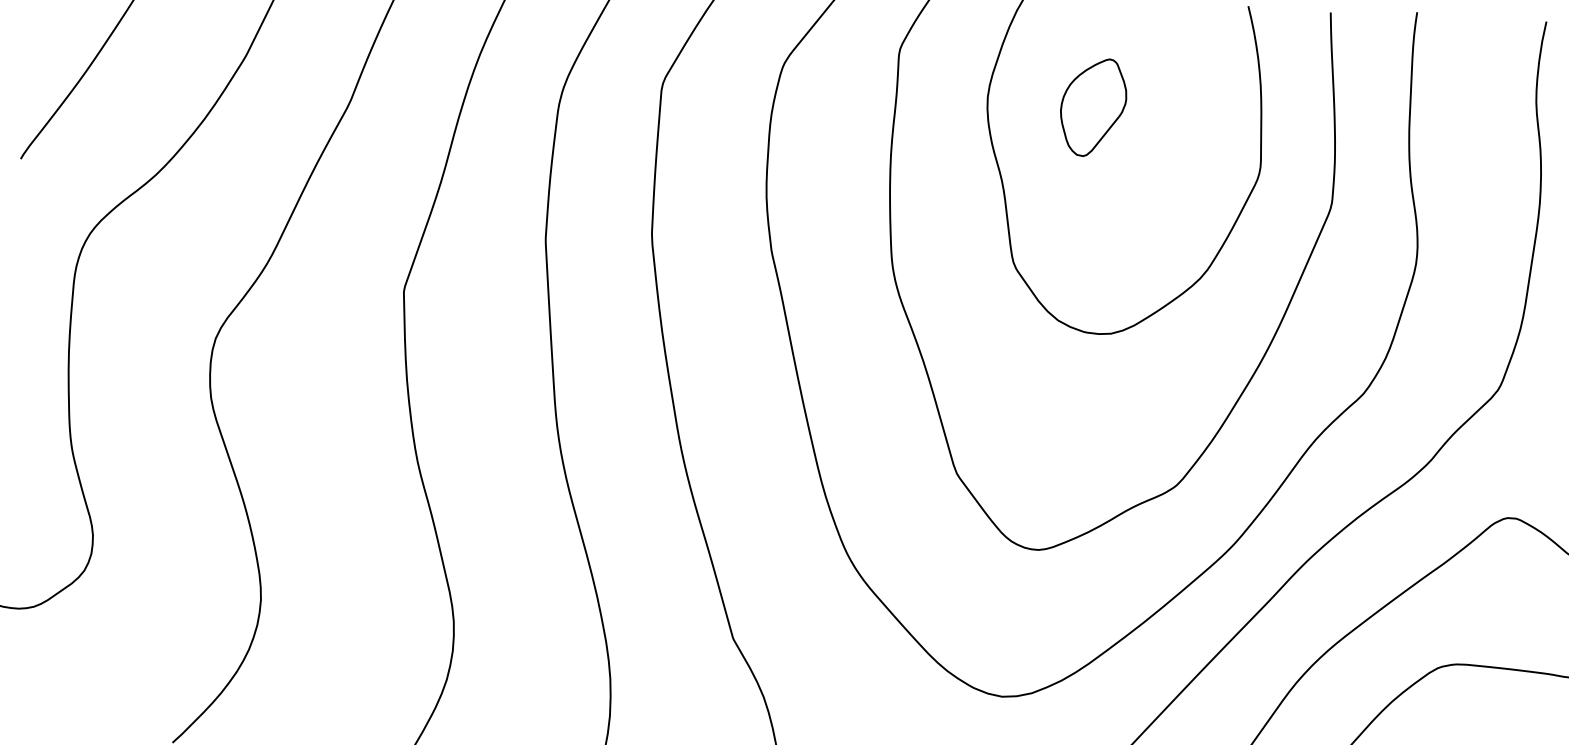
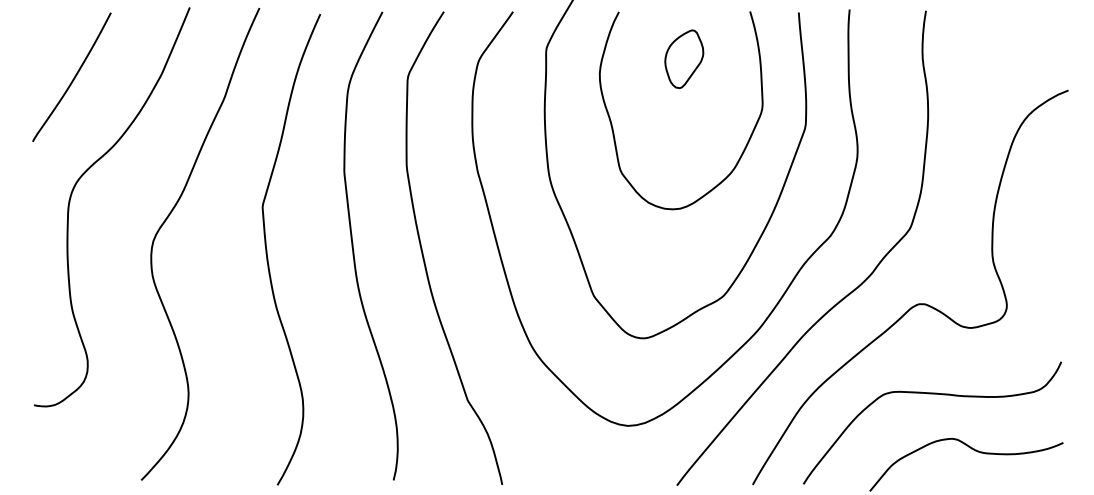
part: (1093, 106) -> (684, 58), moved

